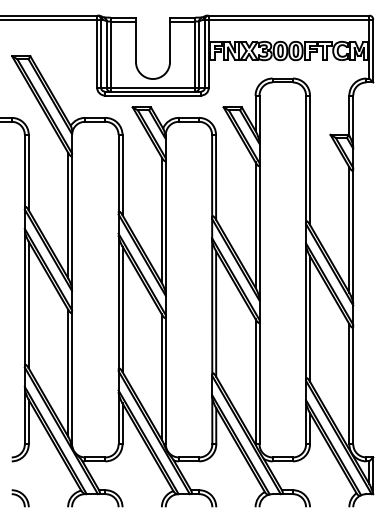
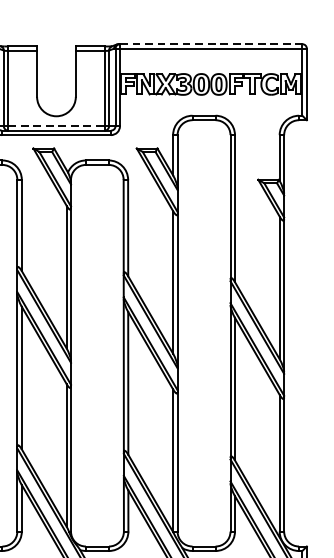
line: (289, 15) -> (211, 44), solid -> dashed
line: (153, 87) -> (57, 125), solid -> dashed

